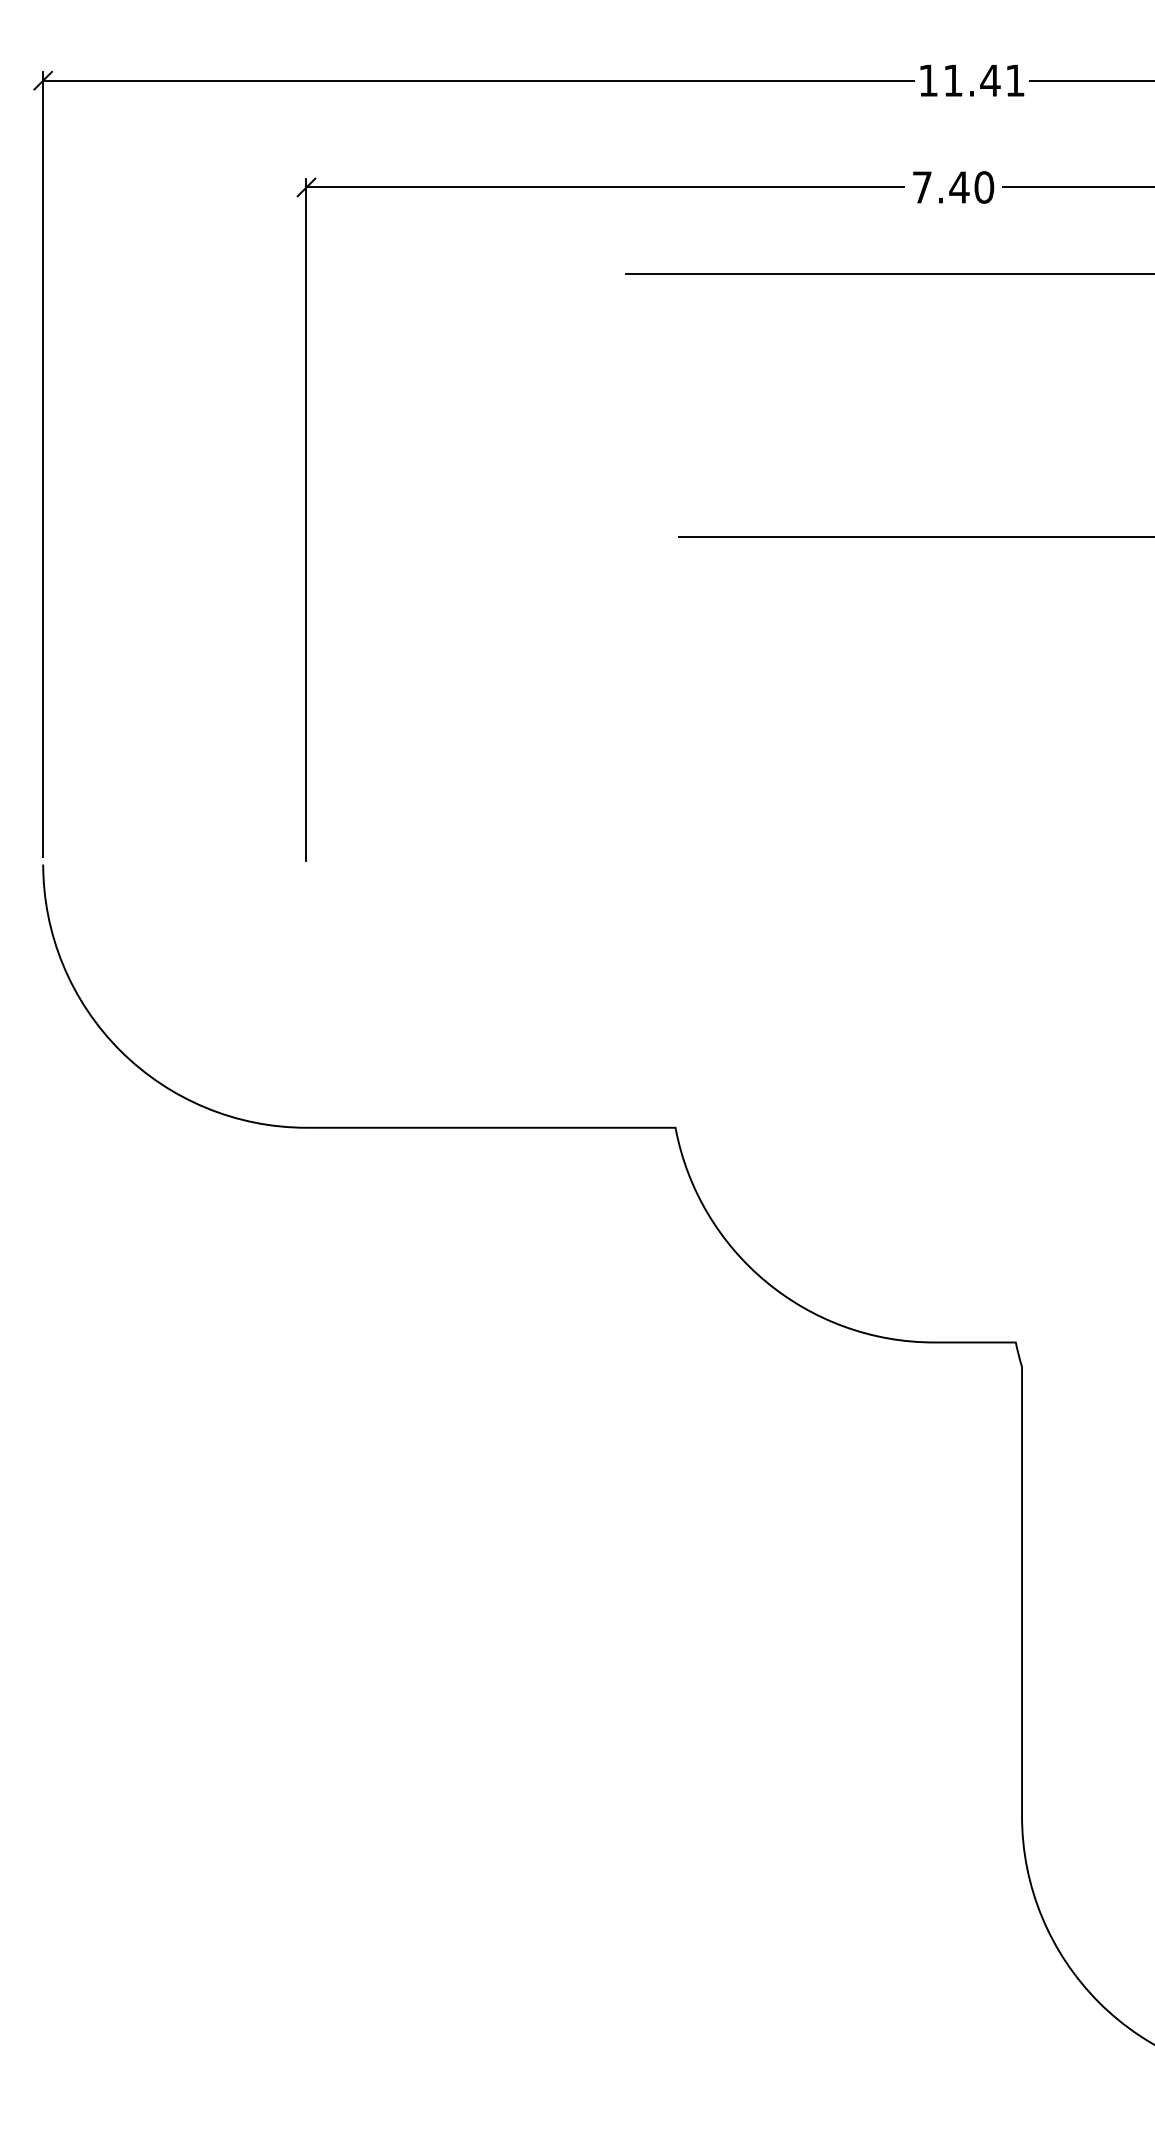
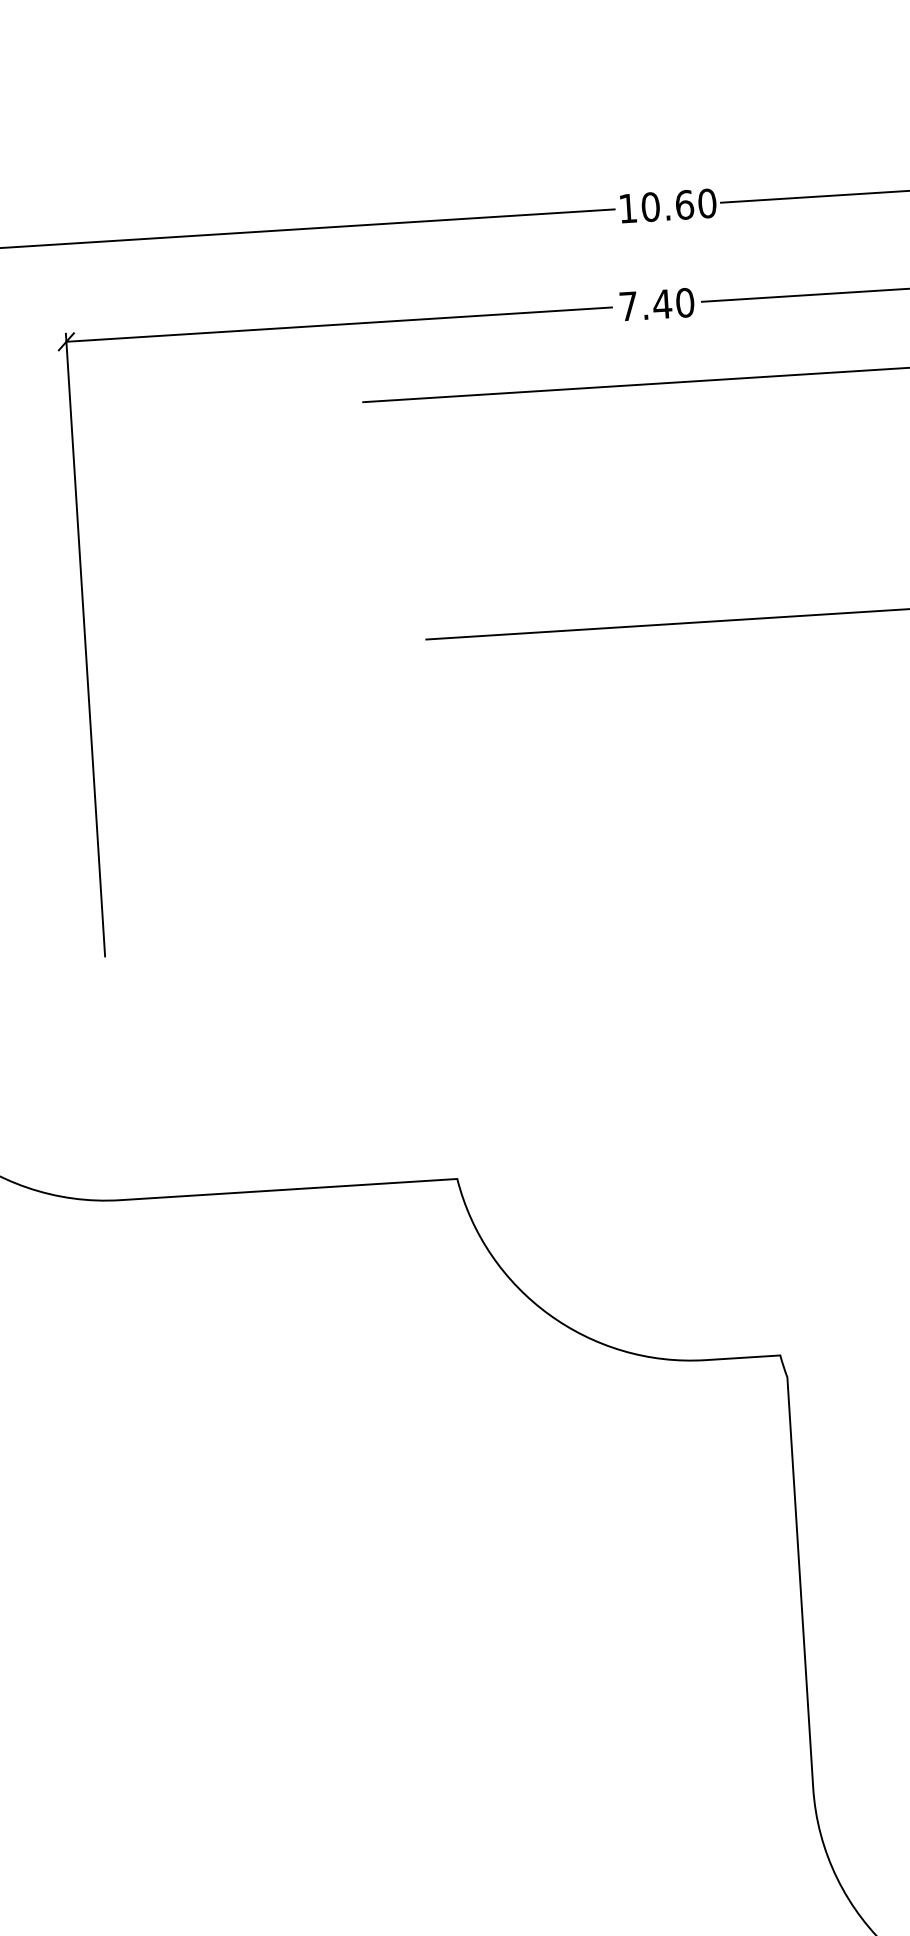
text: (984, 80) -> (679, 205), 11.41 -> 10.60

